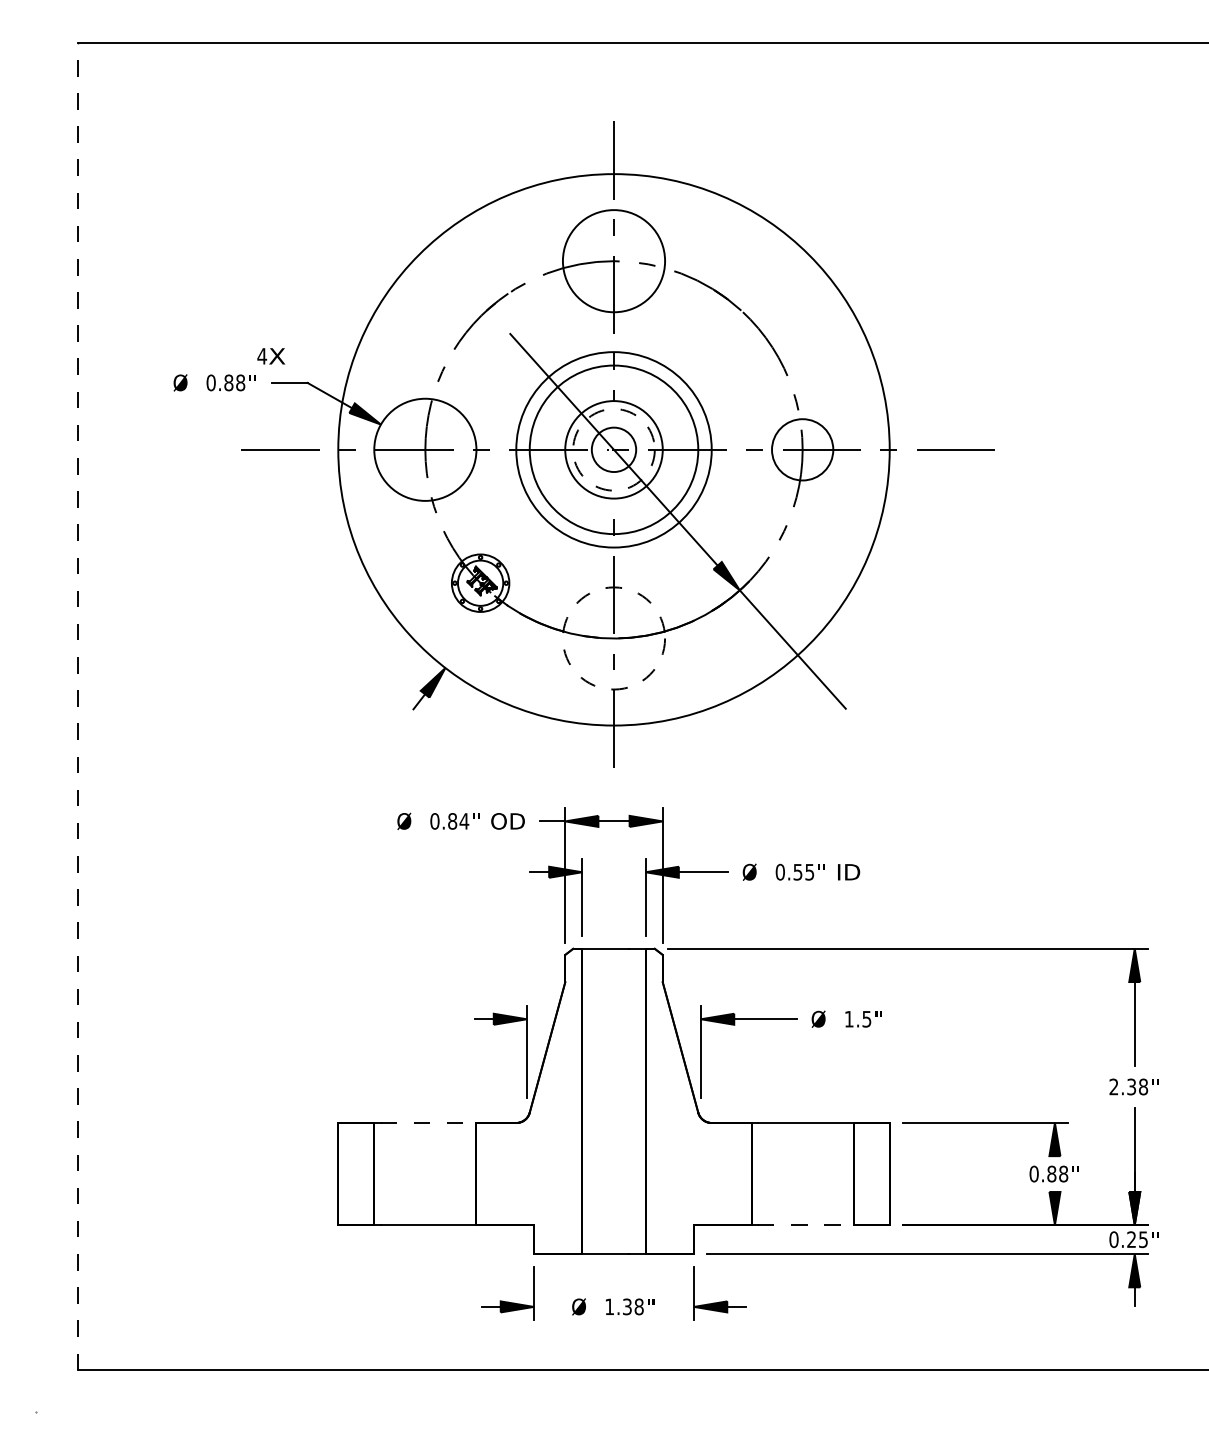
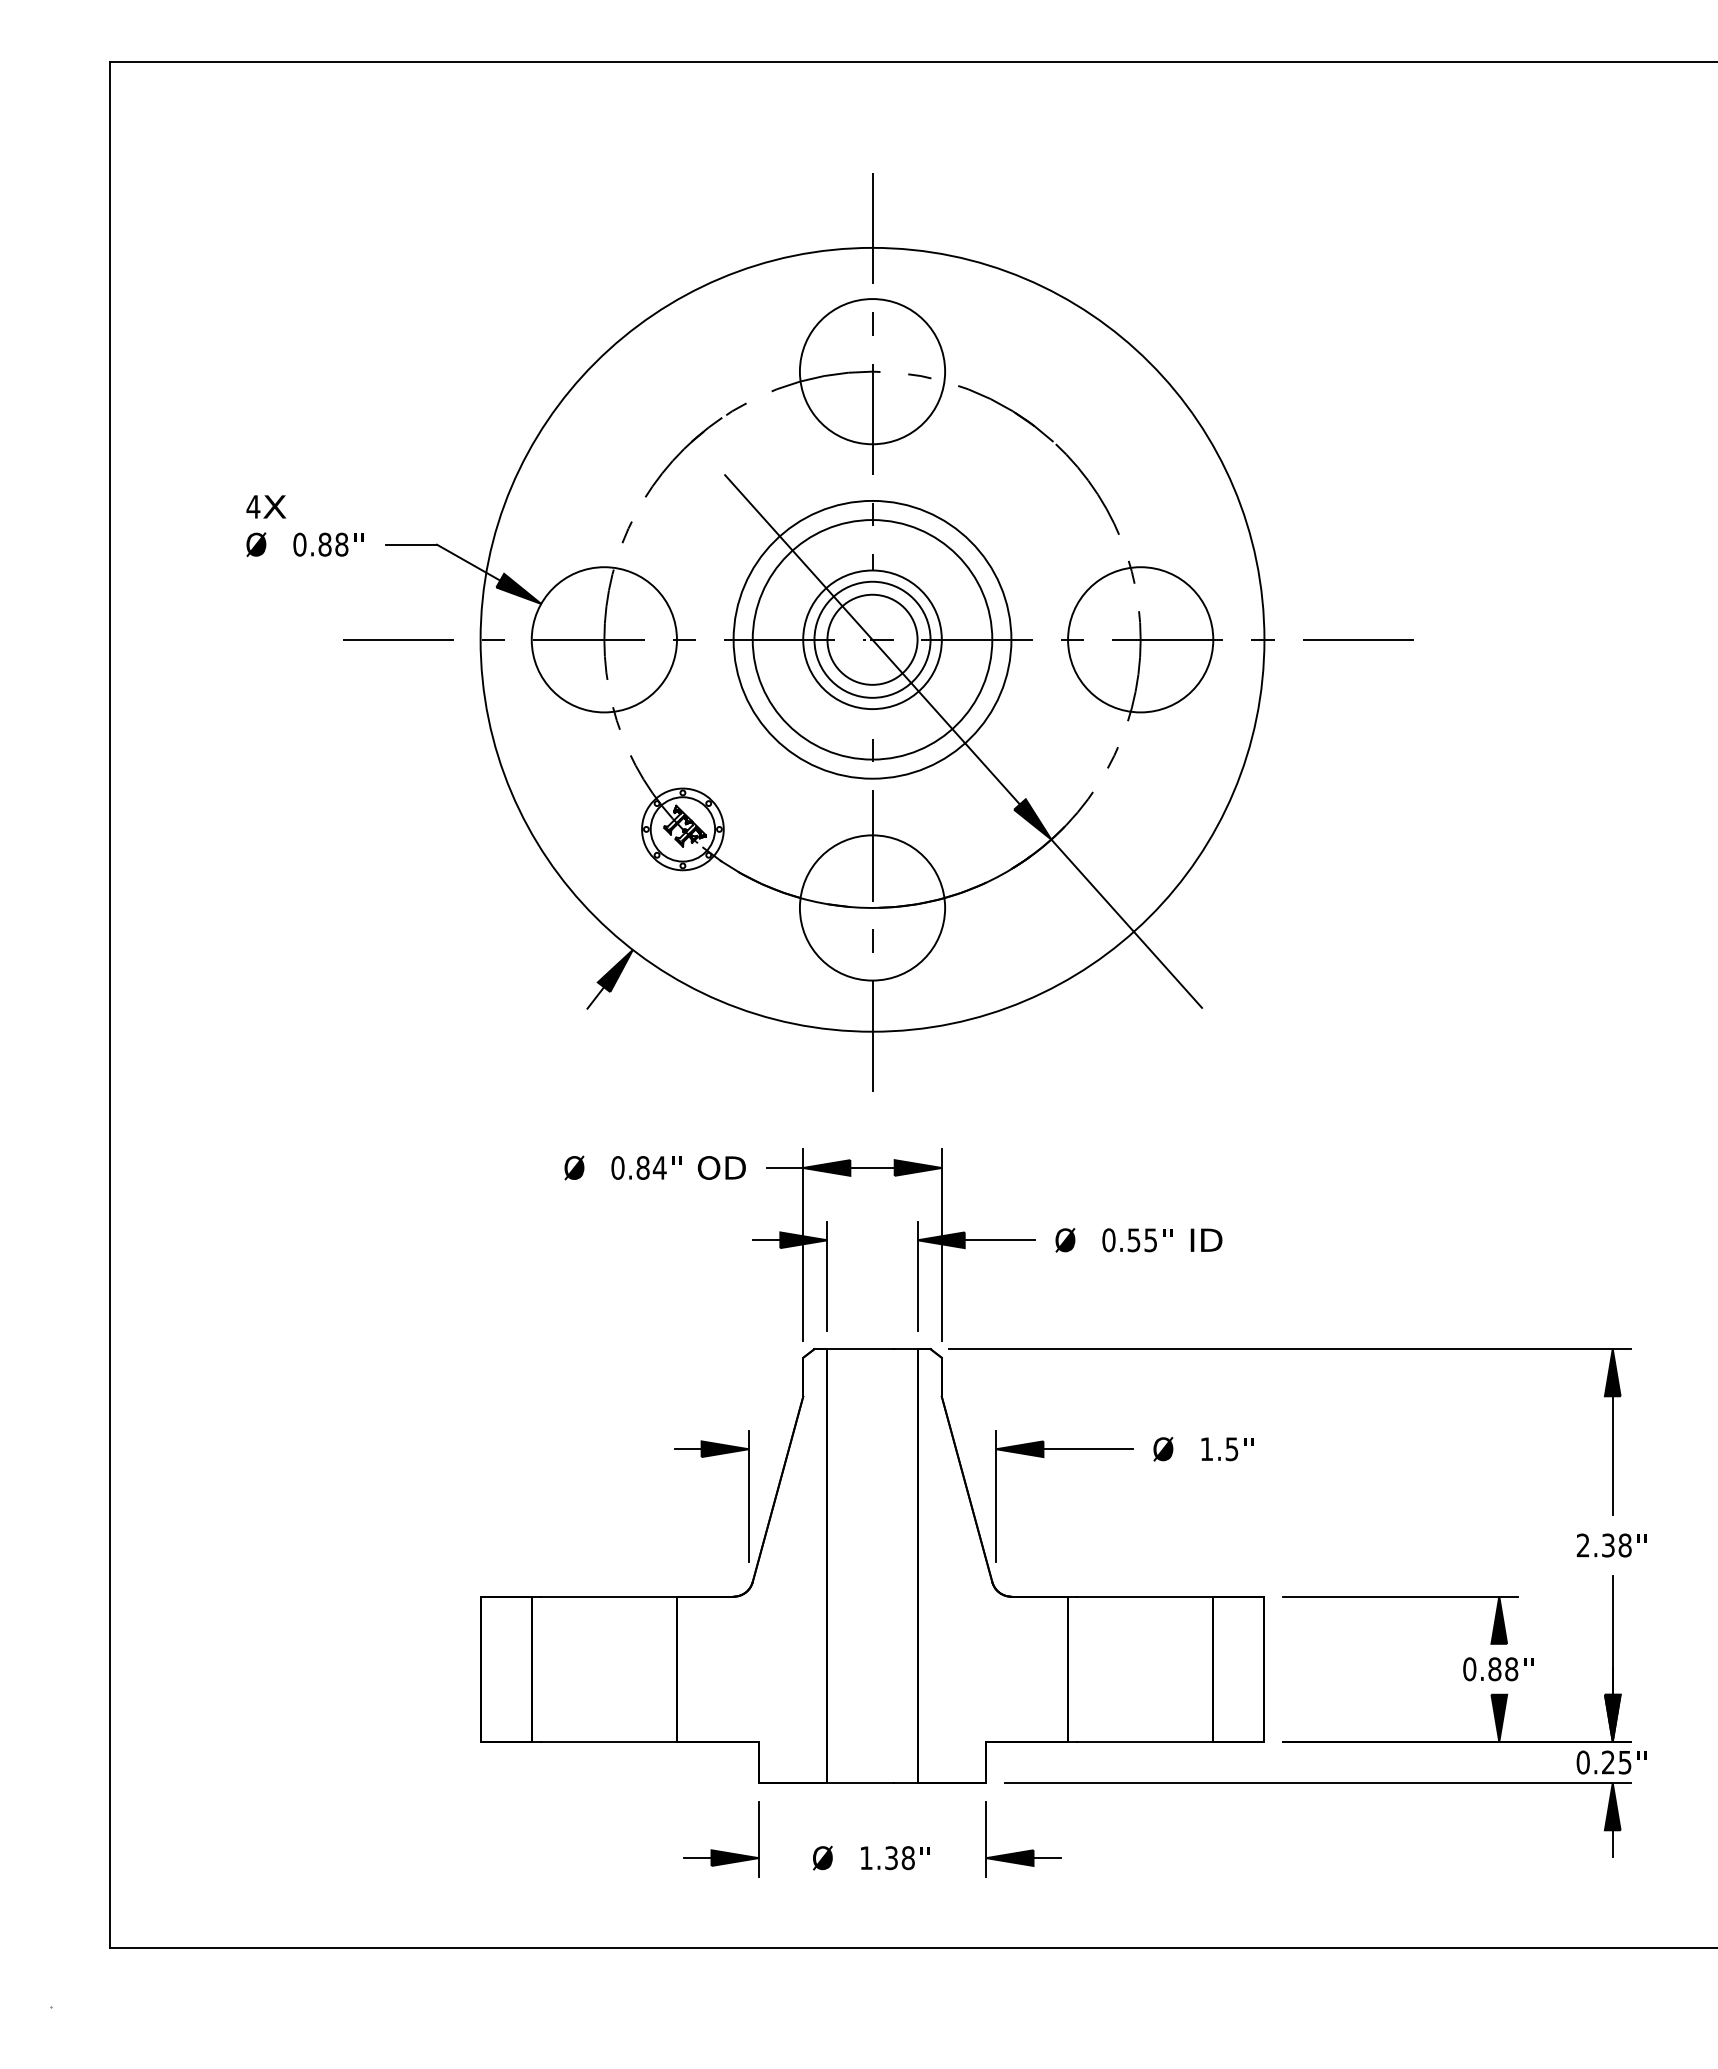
text: (271, 356) -> (266, 506), moved
circle: (613, 449) -> (872, 639), dashed -> solid
circle: (613, 449) -> (872, 639), size x1.43
circle: (802, 449) -> (1140, 639), size x1.67
circle: (613, 638) -> (872, 907), dashed -> solid
line: (77, 707) -> (110, 1005), dashed -> solid
line: (428, 1122) -> (609, 1596), dashed -> solid
line: (806, 1224) -> (1145, 1741), dashed -> solid

